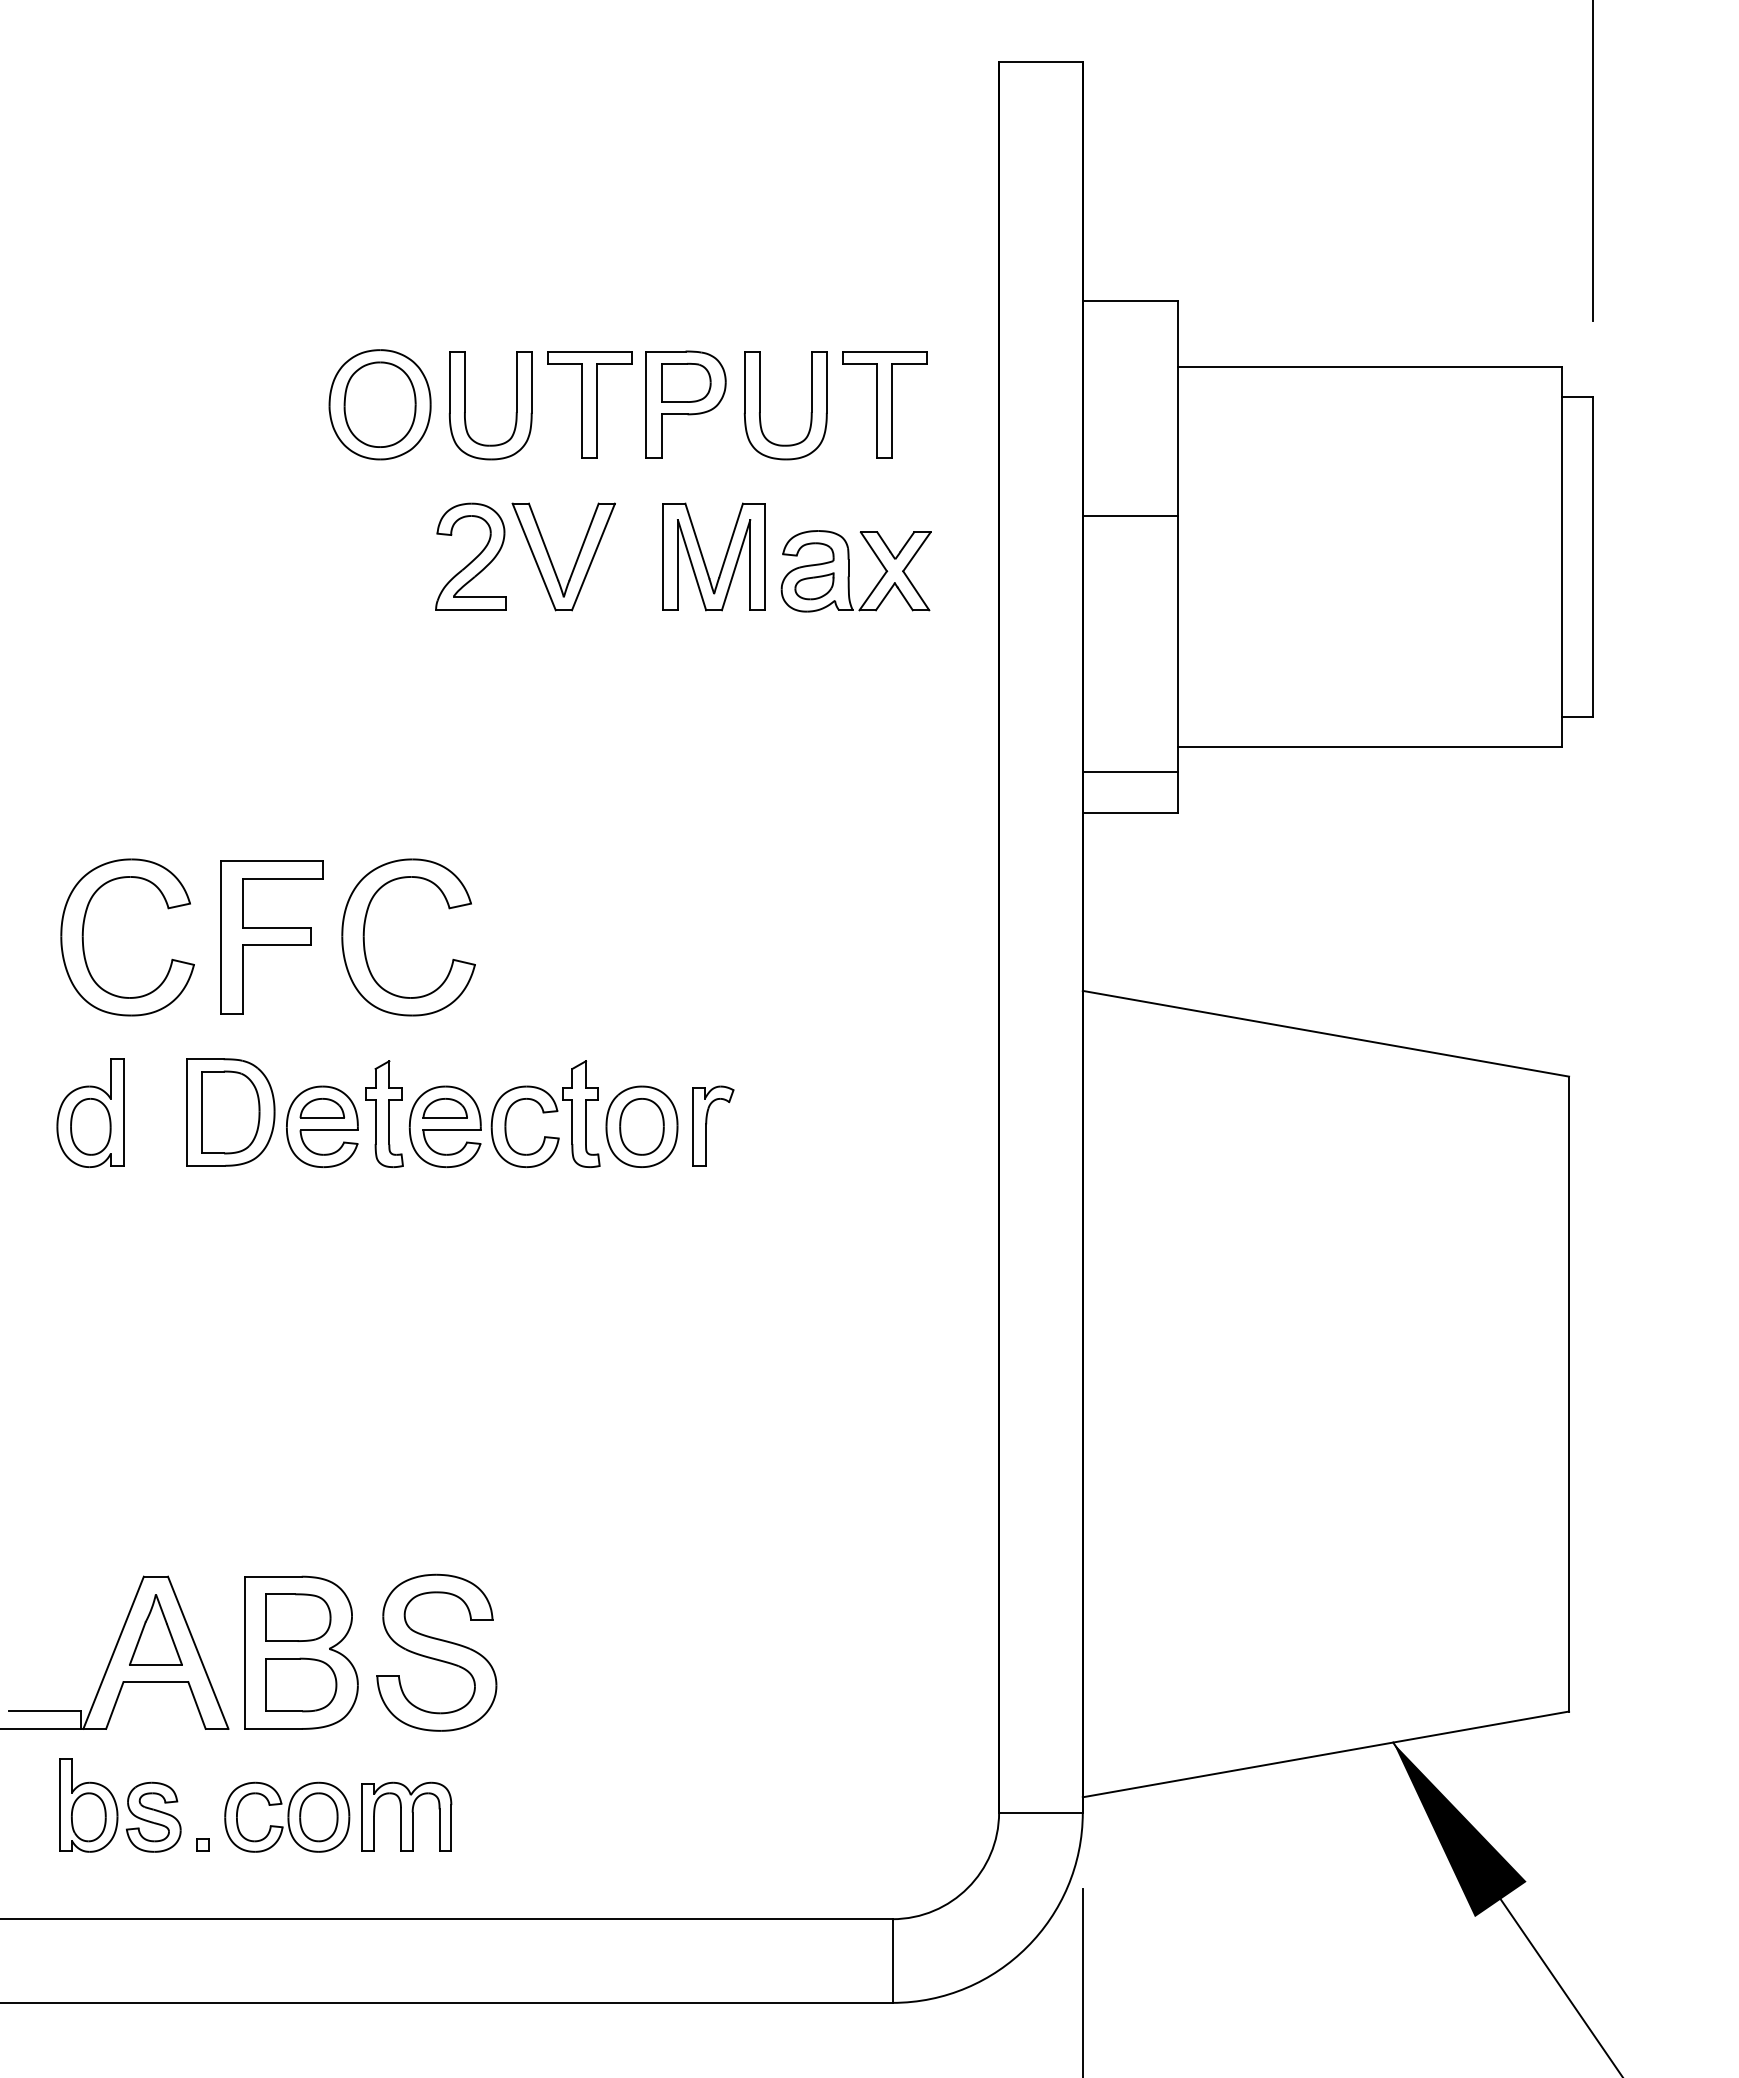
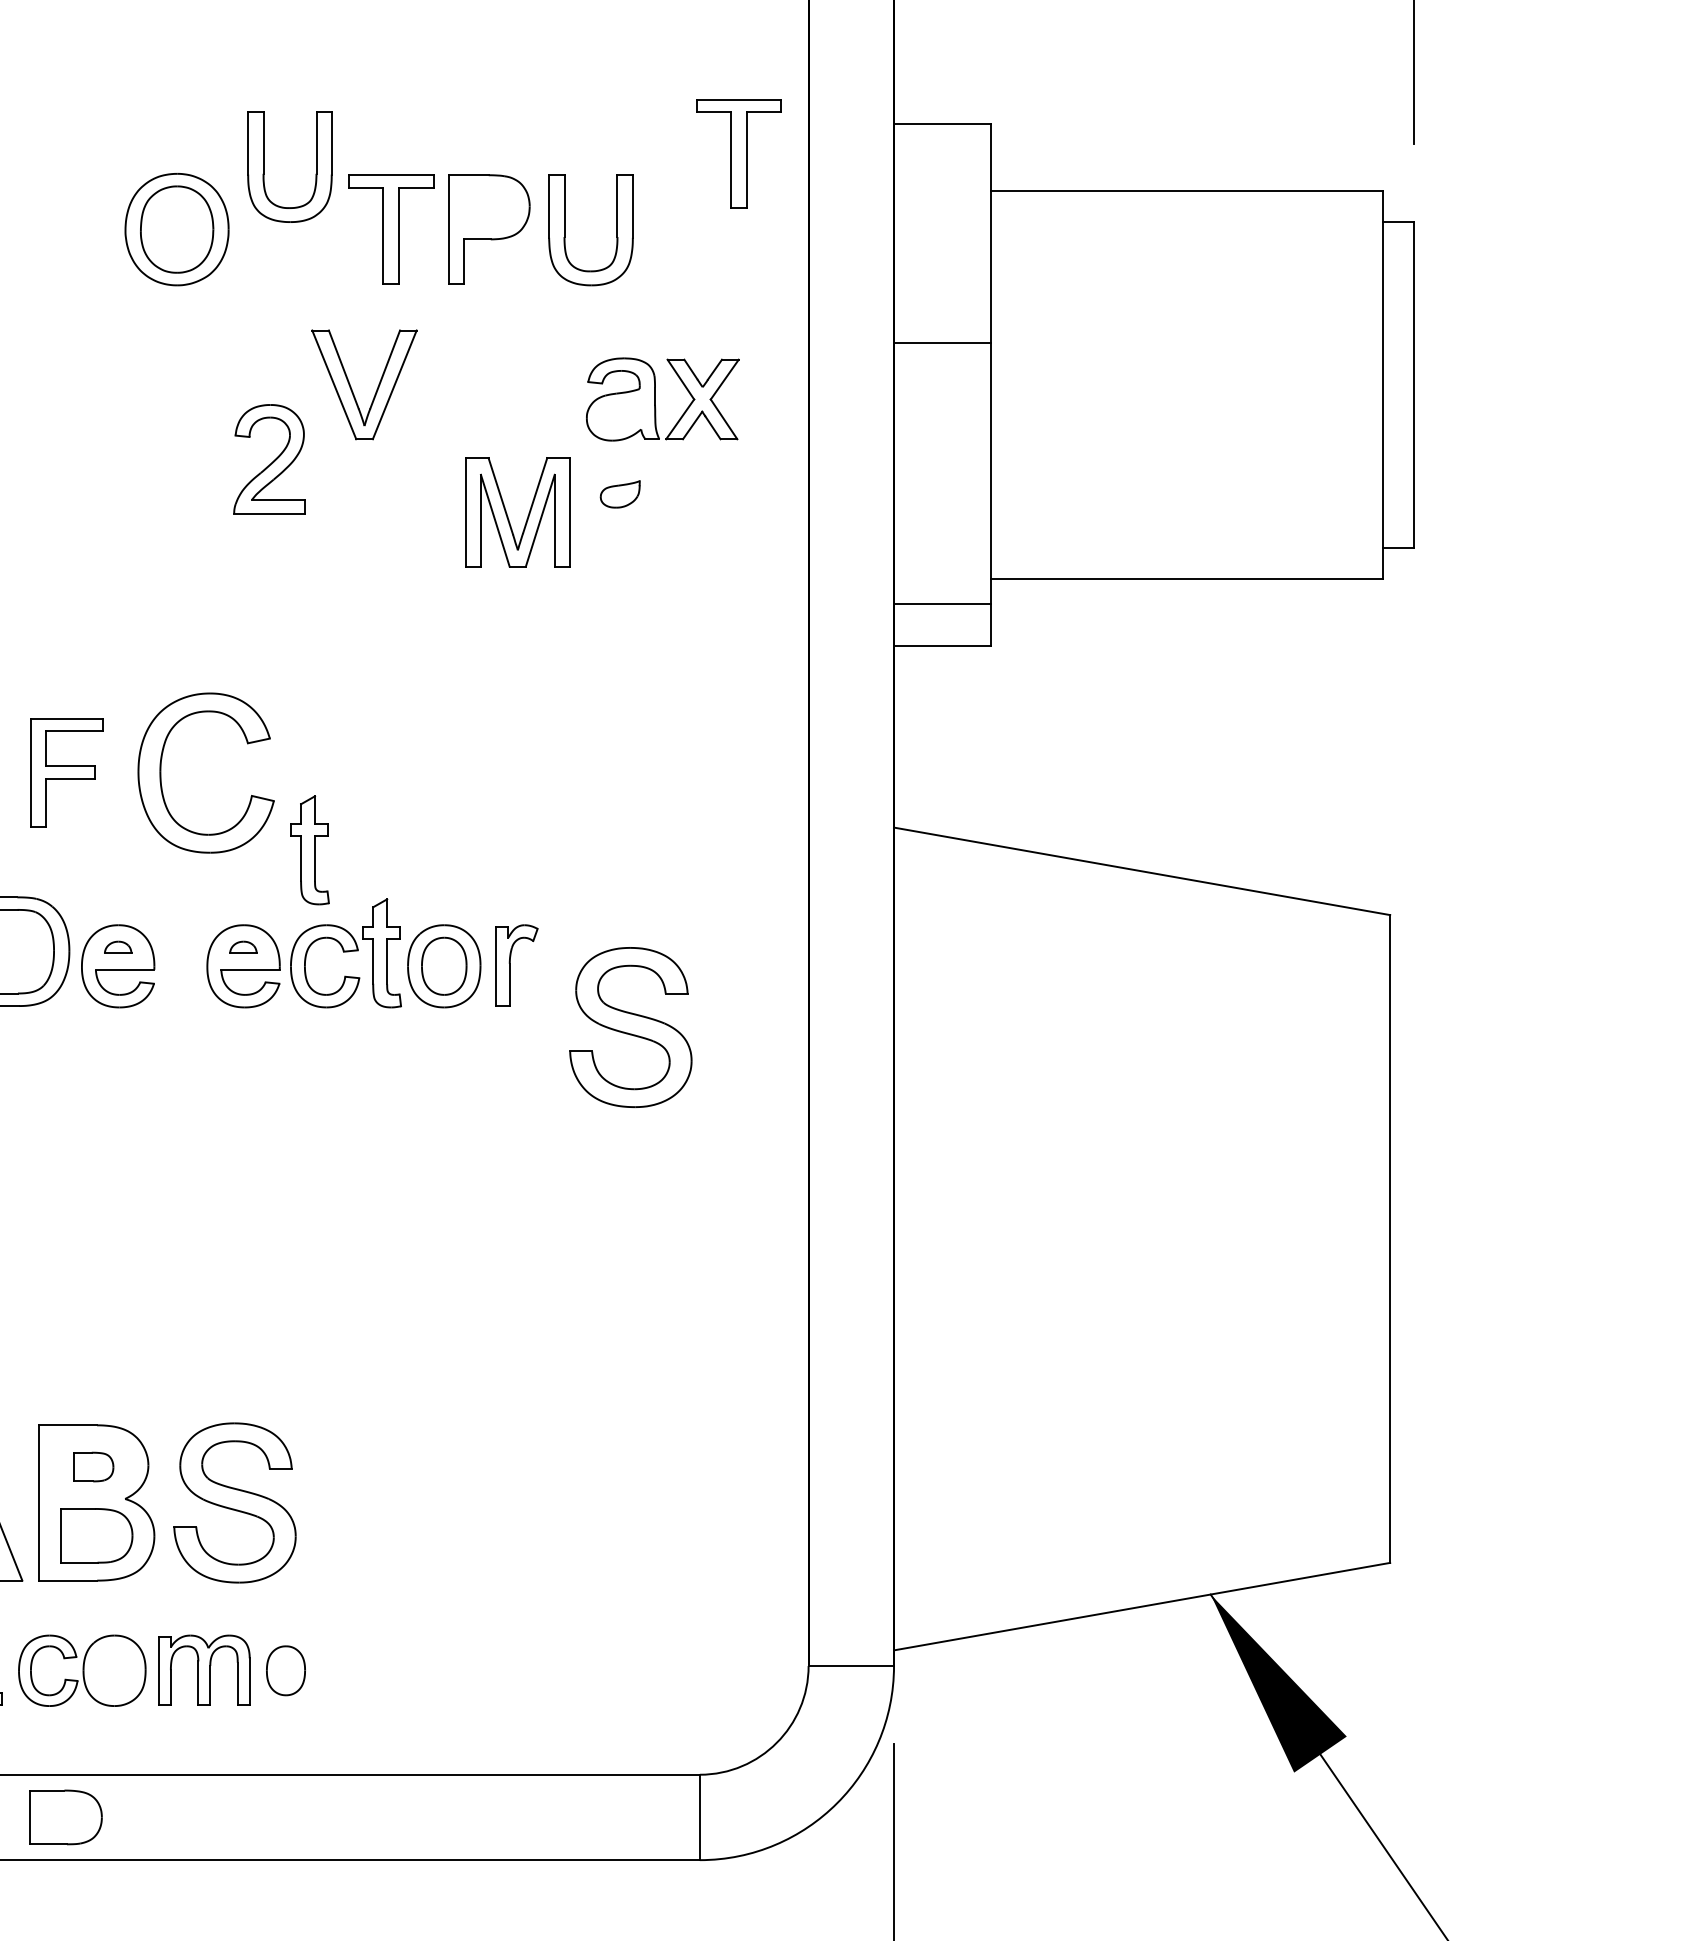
part: (686, 382) -> (489, 206), removed
part: (884, 404) -> (738, 153), moved
part: (465, 405) -> (264, 167), moved
part: (470, 556) -> (269, 458), moved
part: (704, 559) -> (508, 514), moved
part: (814, 586) -> (620, 494), moved
part: (271, 937) -> (66, 773), size x0.7
part: (322, 1108) -> (118, 947), size x0.6
part: (444, 1108) -> (242, 947), size x0.6
part: (384, 1113) -> (310, 849), moved
part: (824, 1186) -> (630, 1027), added
part: (298, 1617) -> (93, 1466), size x0.6
part: (318, 1817) -> (285, 1670), moved
part: (271, 1960) -> (66, 1816), added

